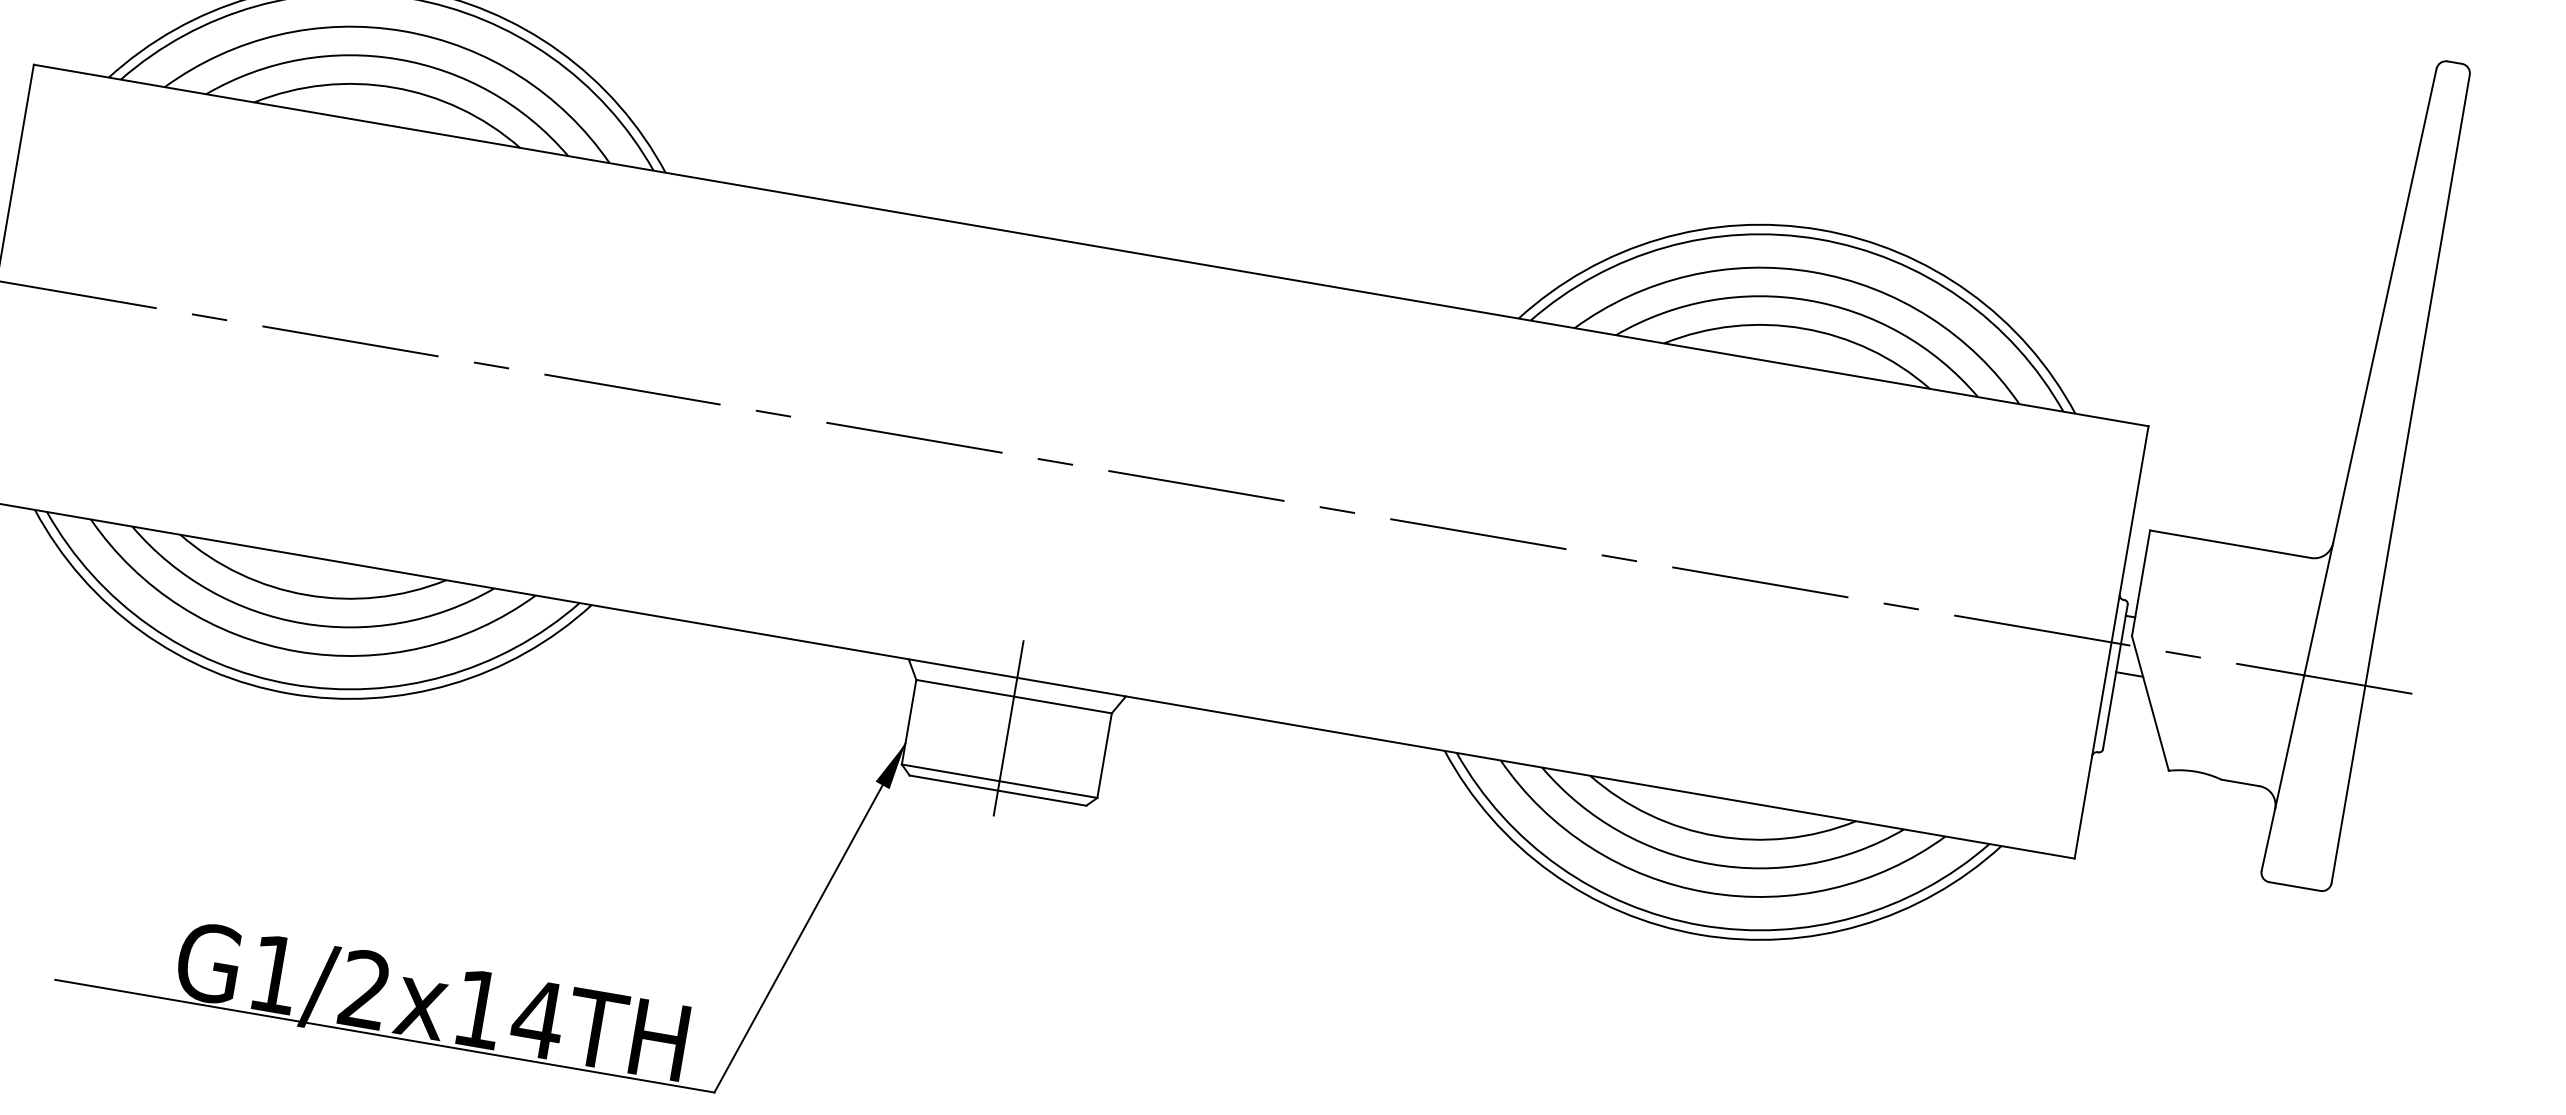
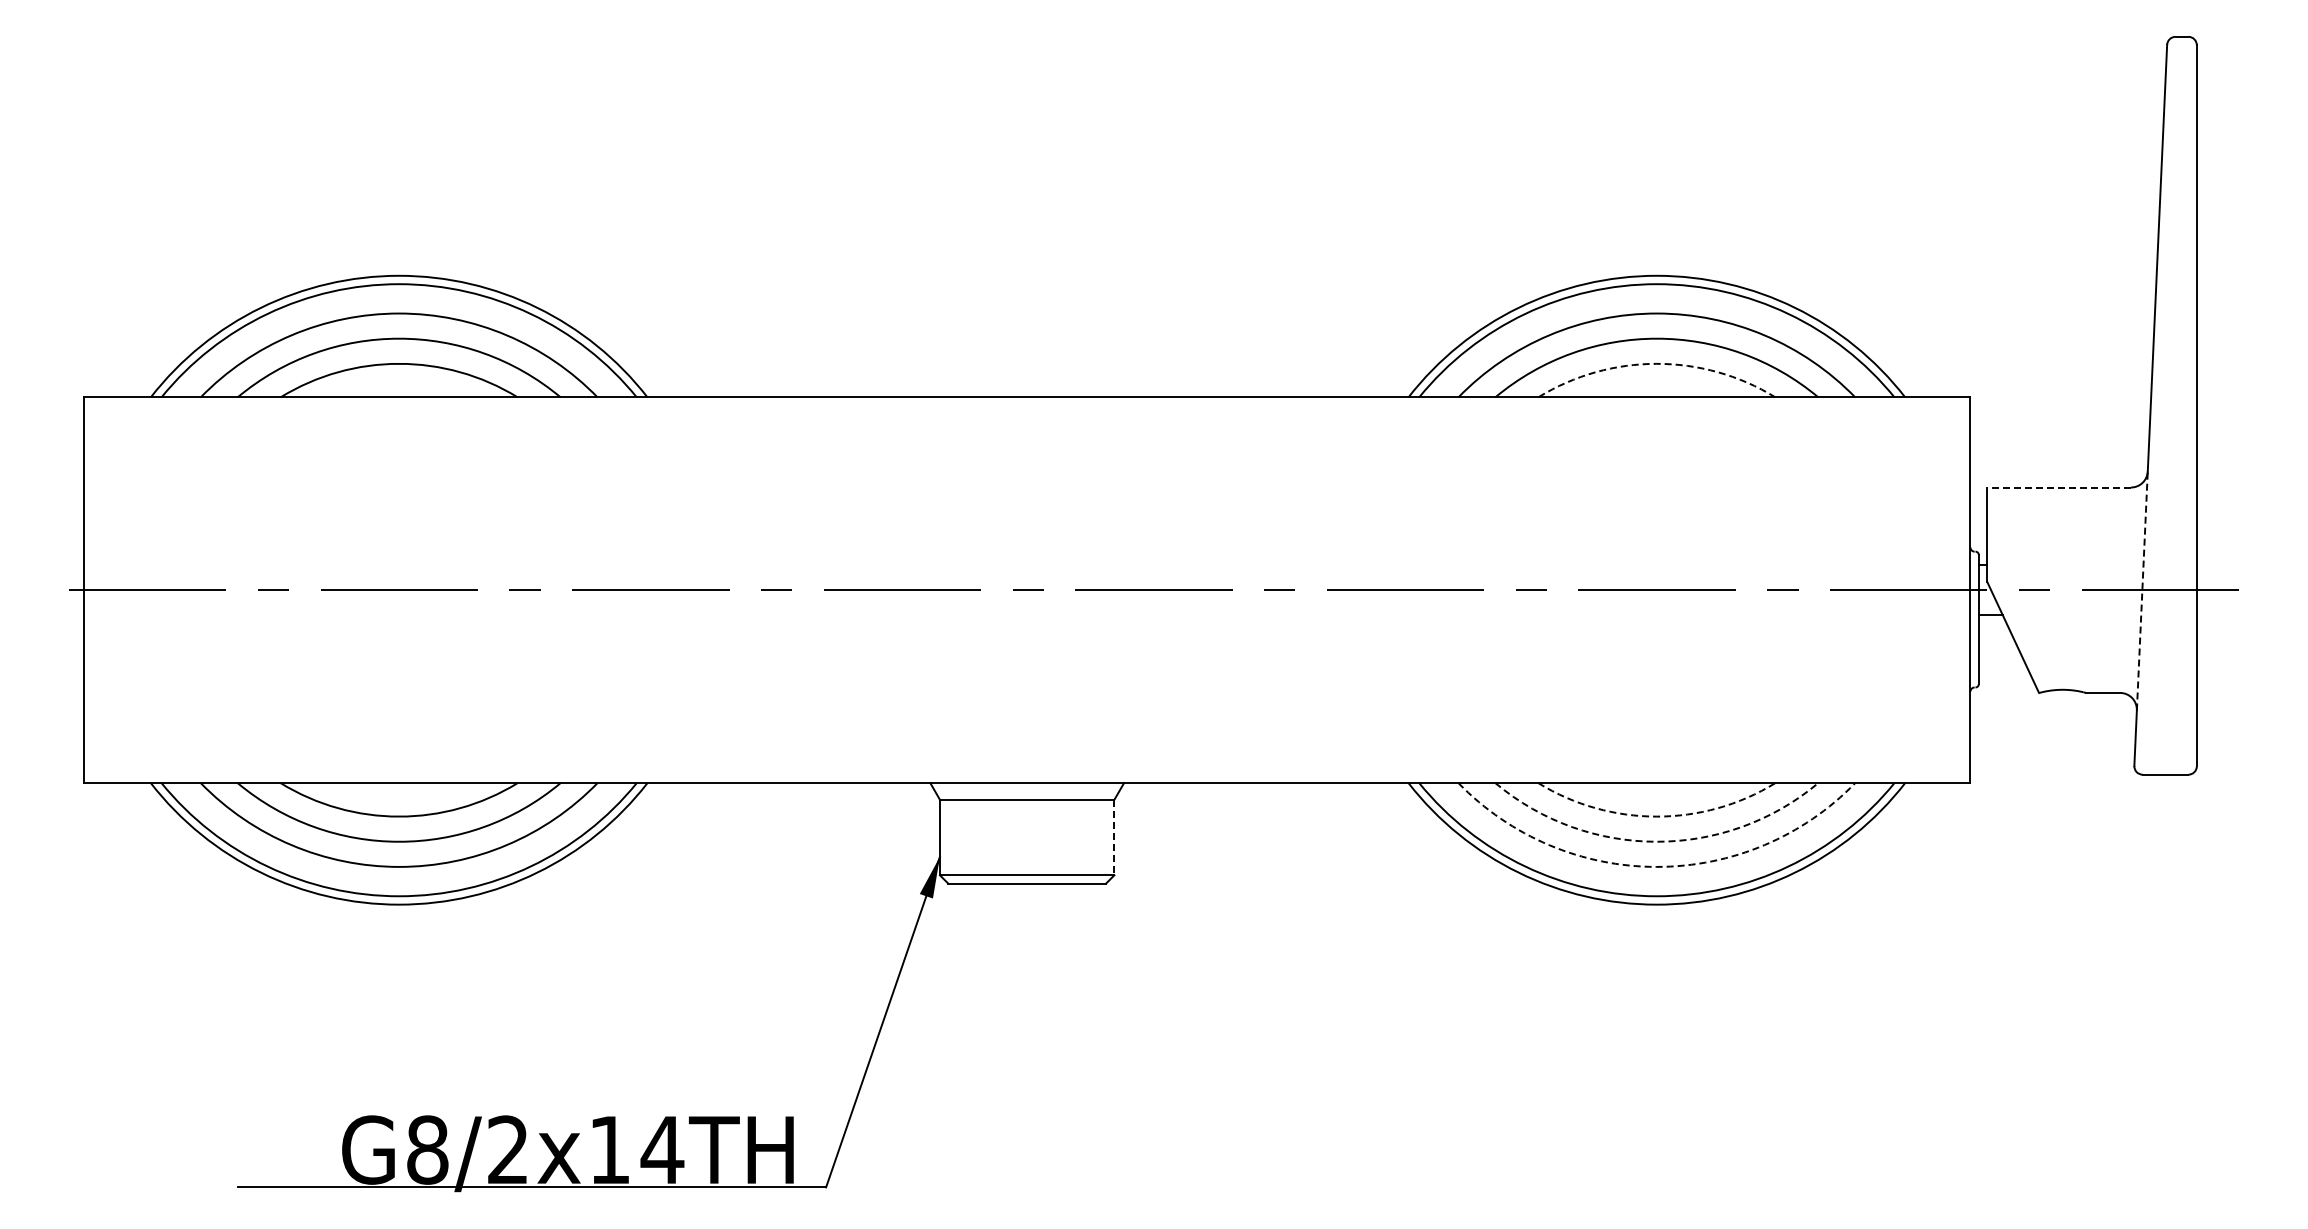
arc: (1803, 328) -> (1656, 363), solid -> dashed
line: (2231, 544) -> (2059, 487), solid -> dashed
line: (2304, 675) -> (2142, 590), solid -> dashed
line: (1007, 735) -> (1027, 834), removed
line: (1104, 755) -> (1114, 837), solid -> dashed
arc: (1716, 835) -> (1656, 816), solid -> dashed
arc: (1711, 863) -> (1656, 841), solid -> dashed
arc: (1706, 891) -> (1656, 866), solid -> dashed
text: (274, 973) -> (427, 1149), G1/2x14TH -> G8/2x14TH

